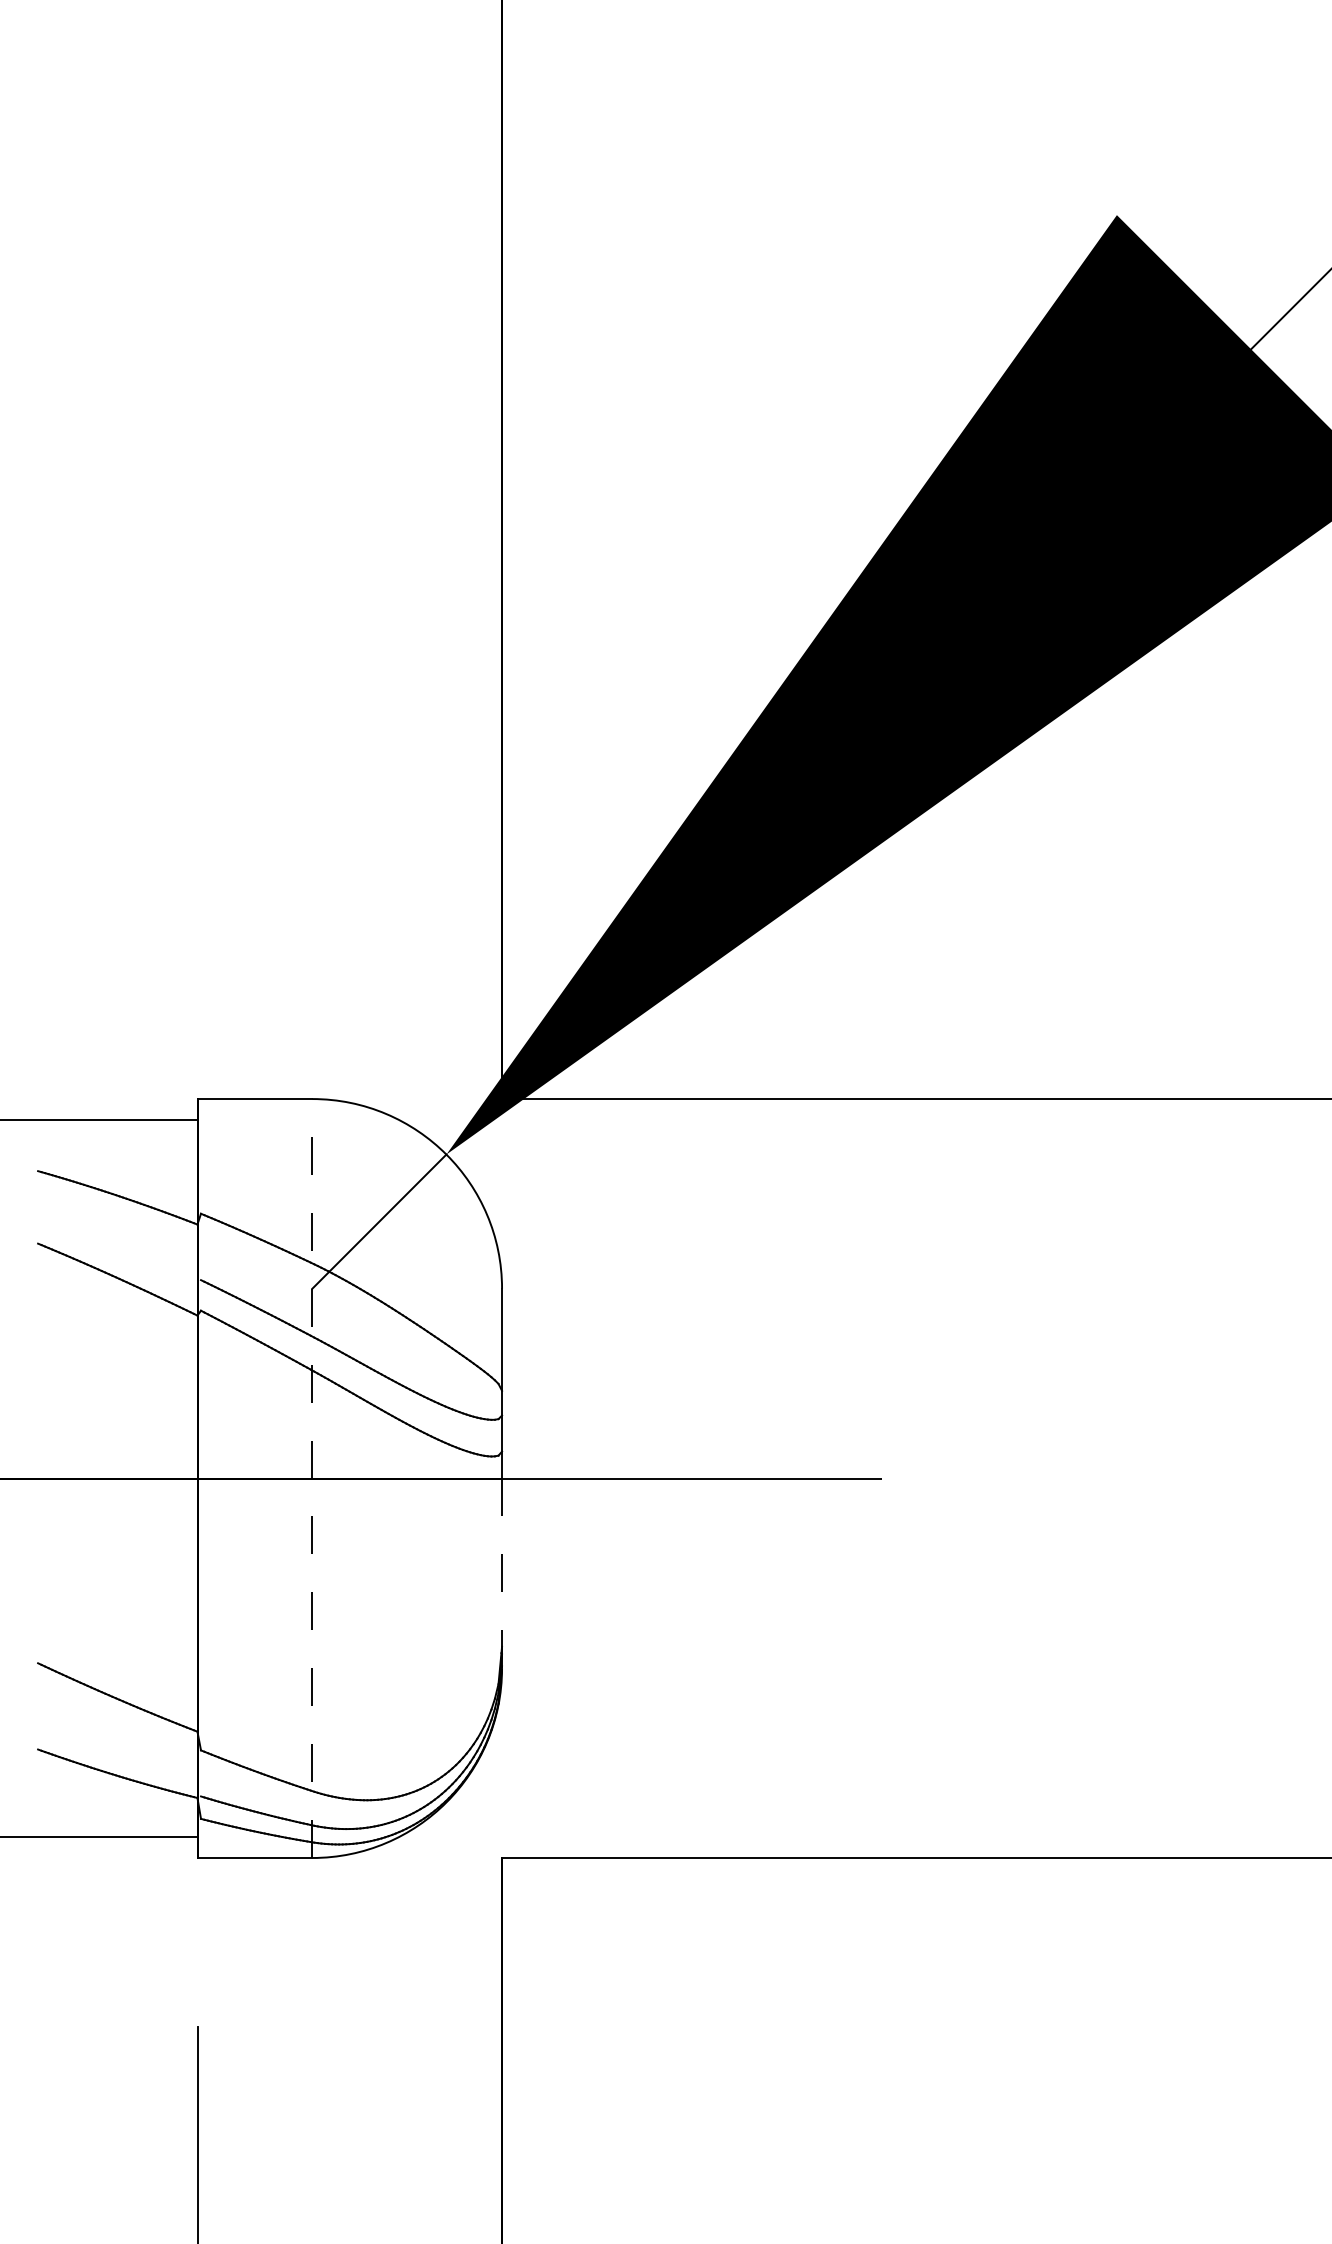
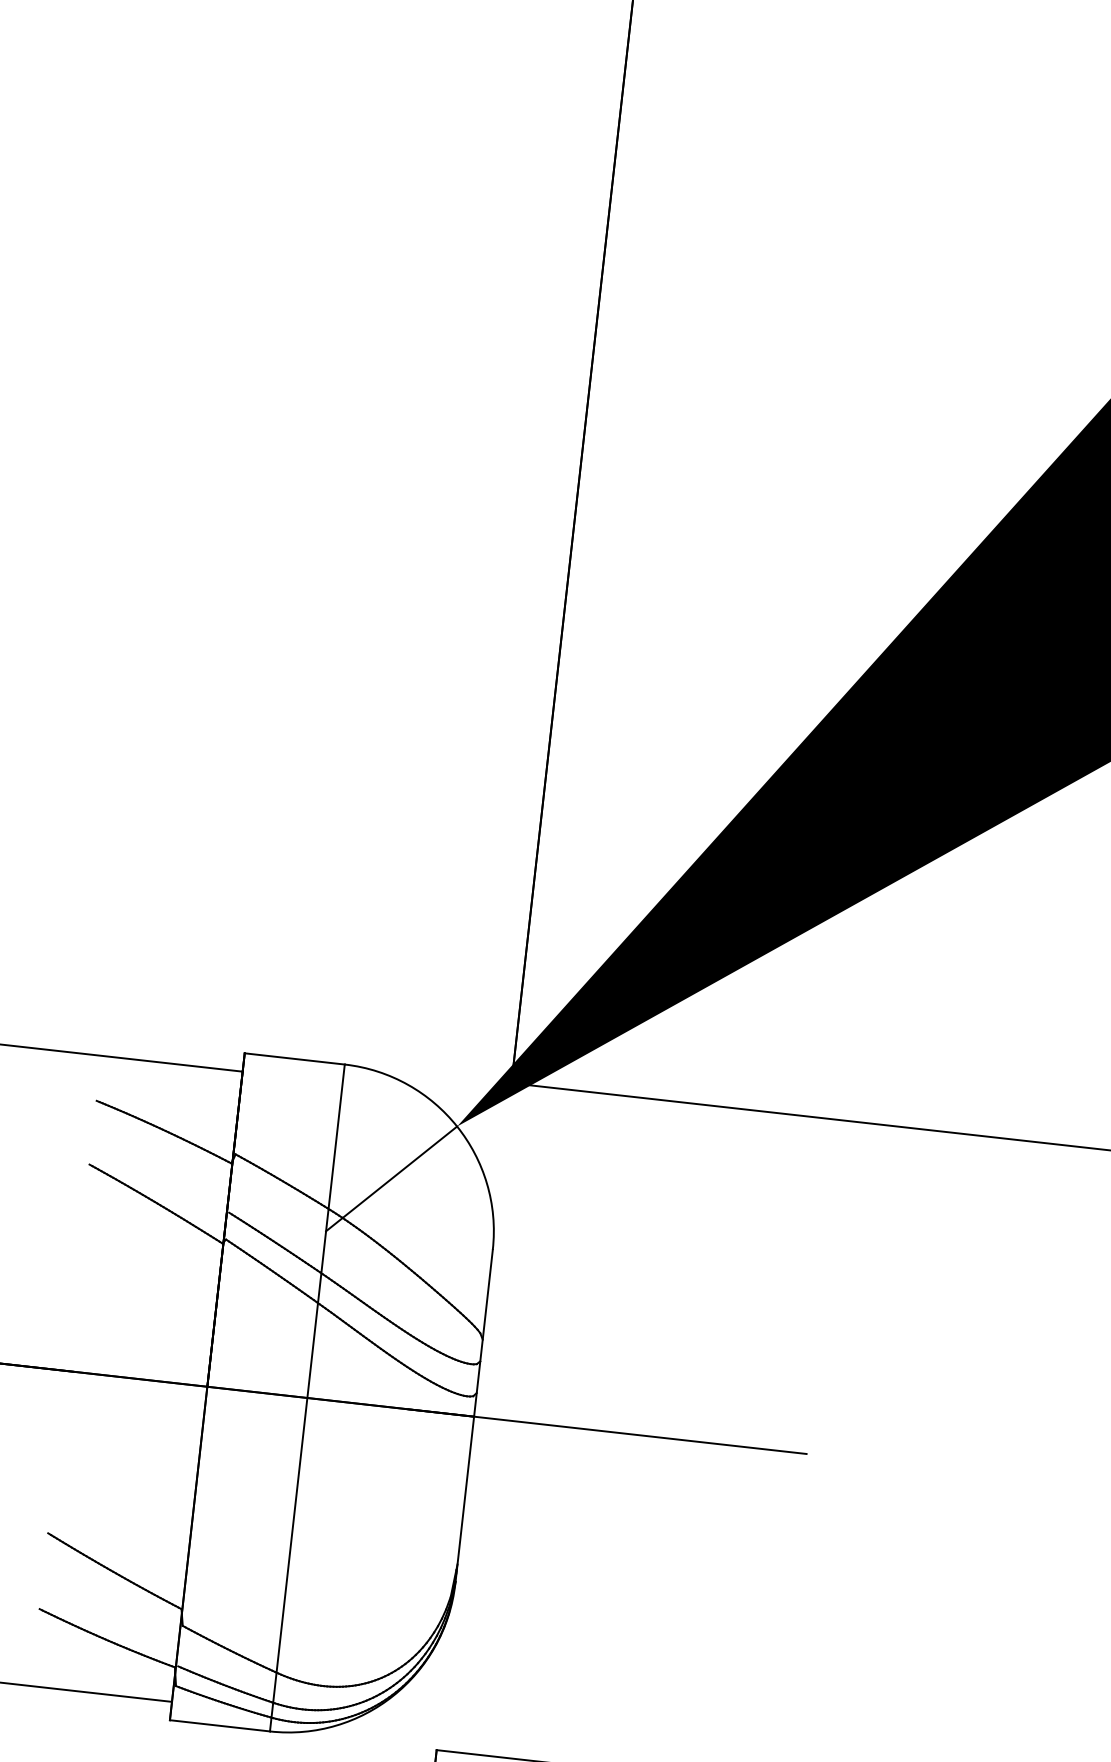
line: (312, 1478) -> (307, 1397), dashed -> solid
line: (502, 1573) -> (465, 1500), dashed -> solid

